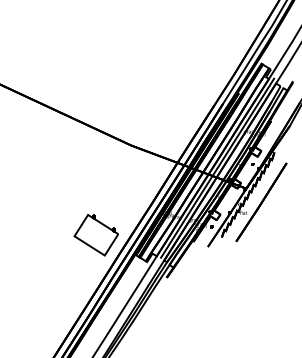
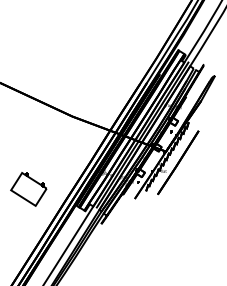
part: (95, 235) -> (28, 189), moved

